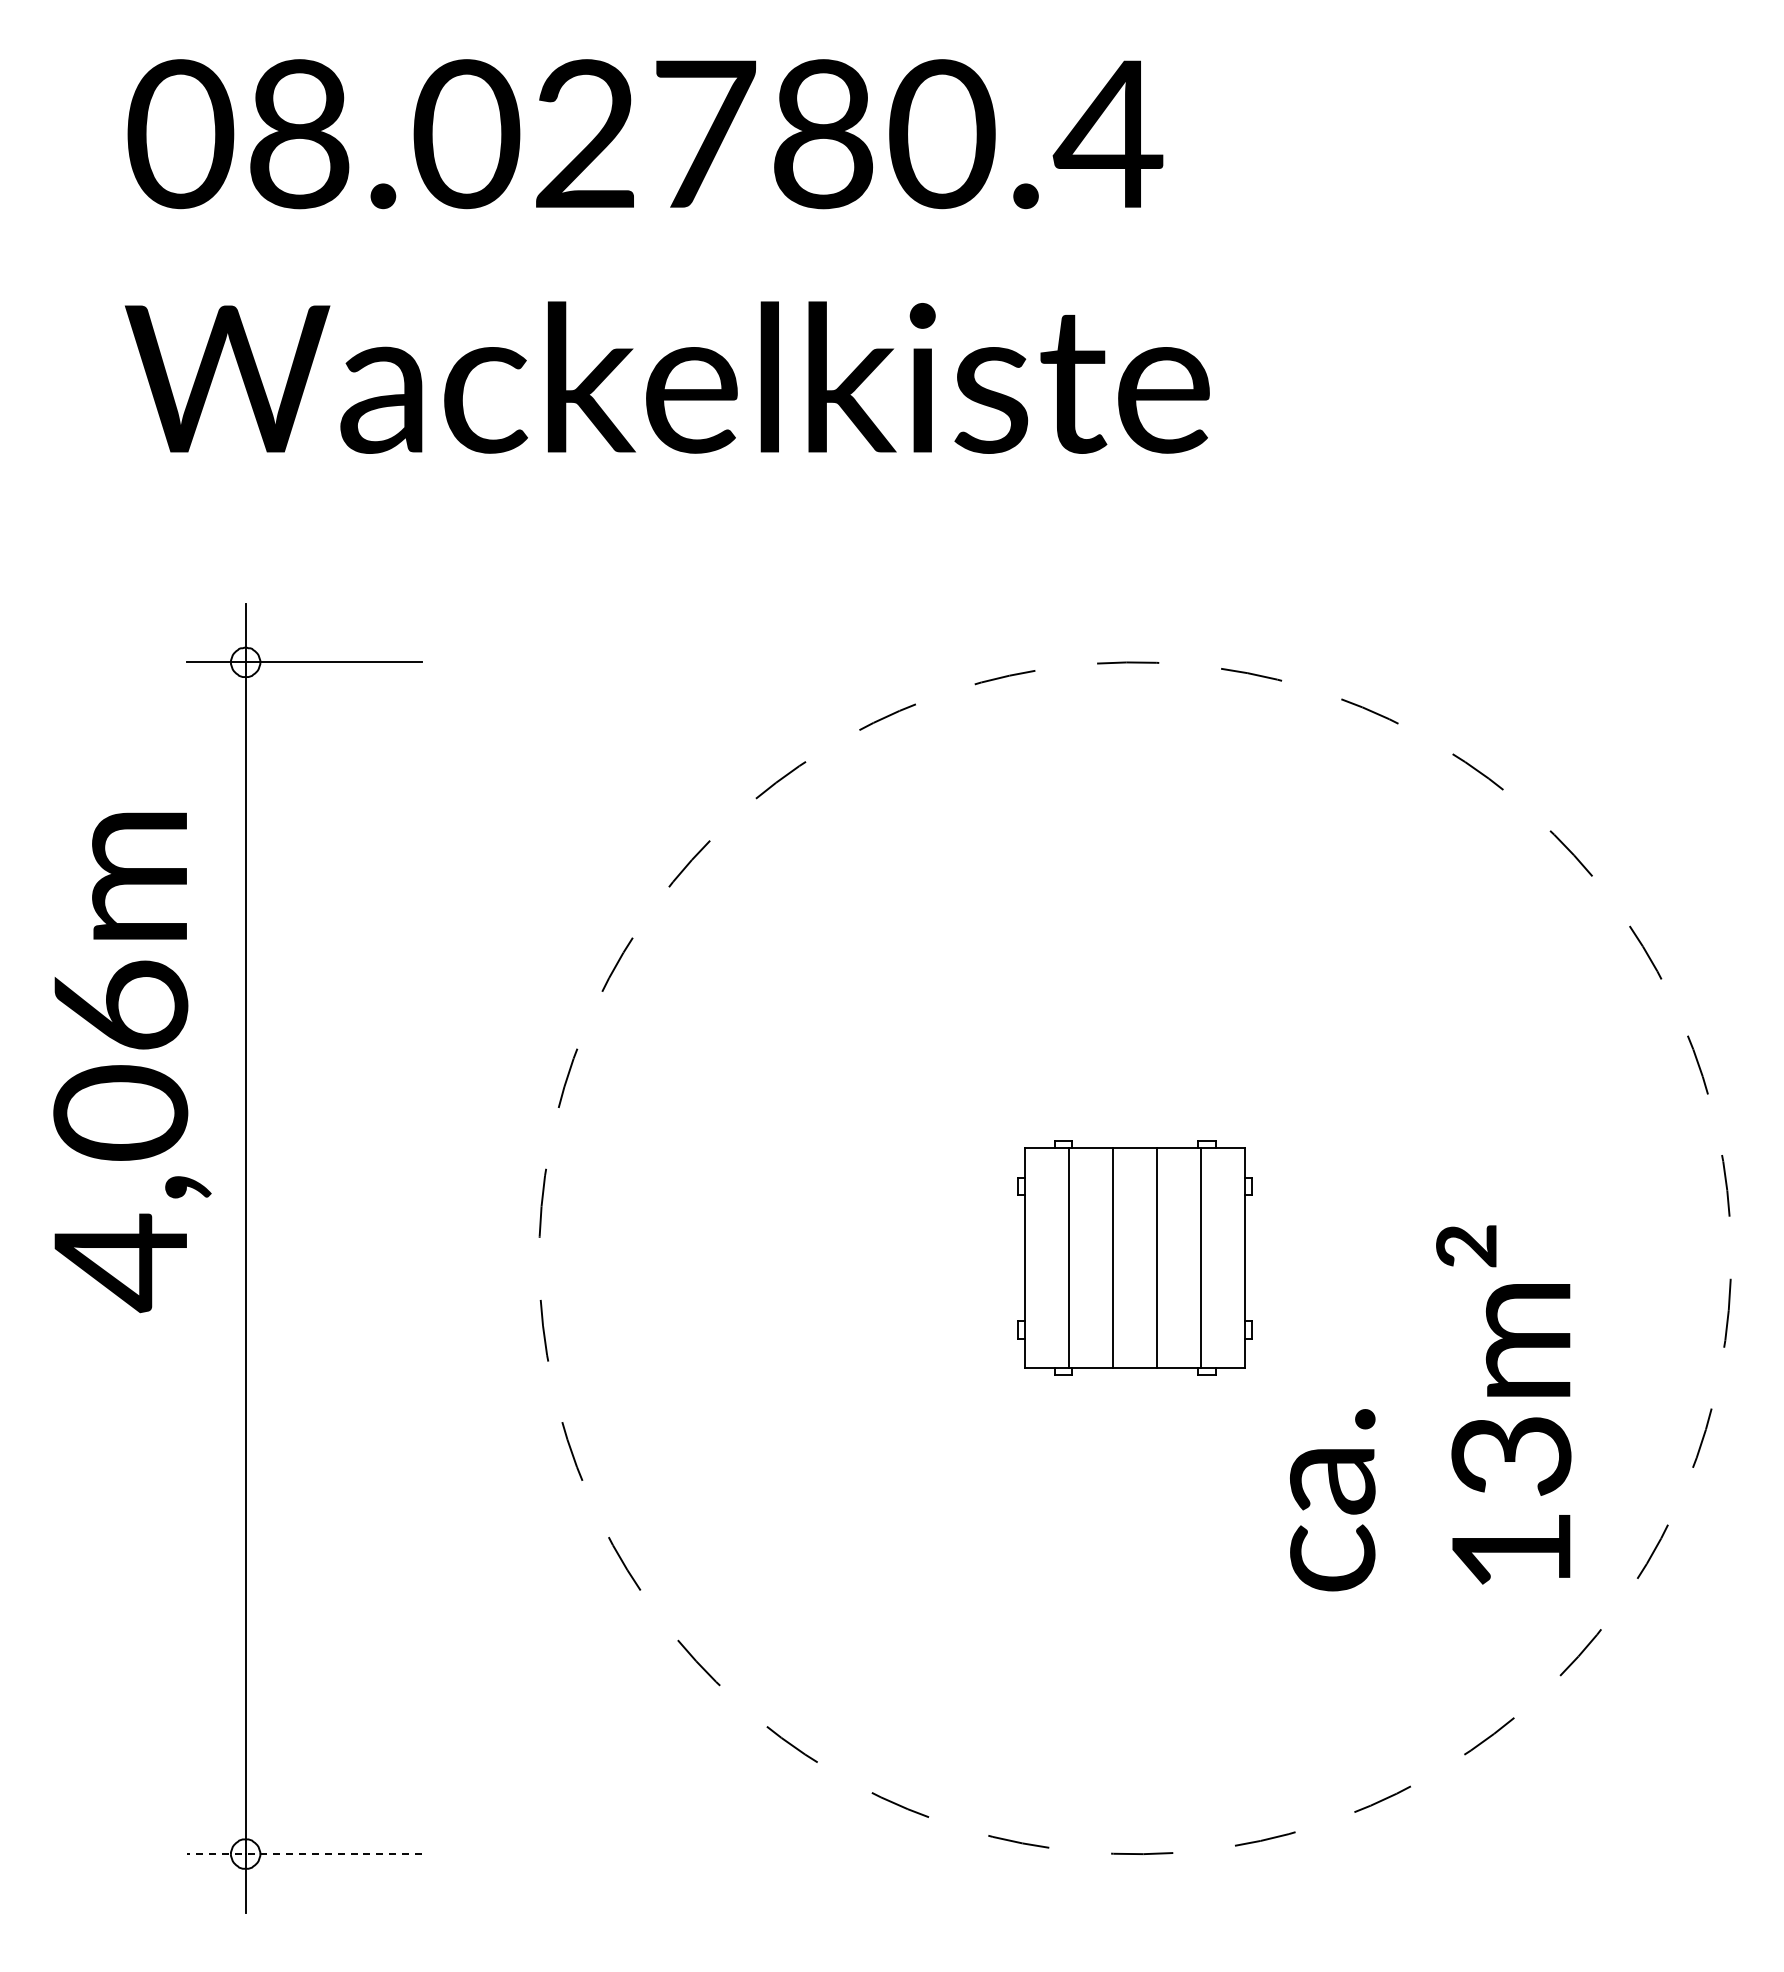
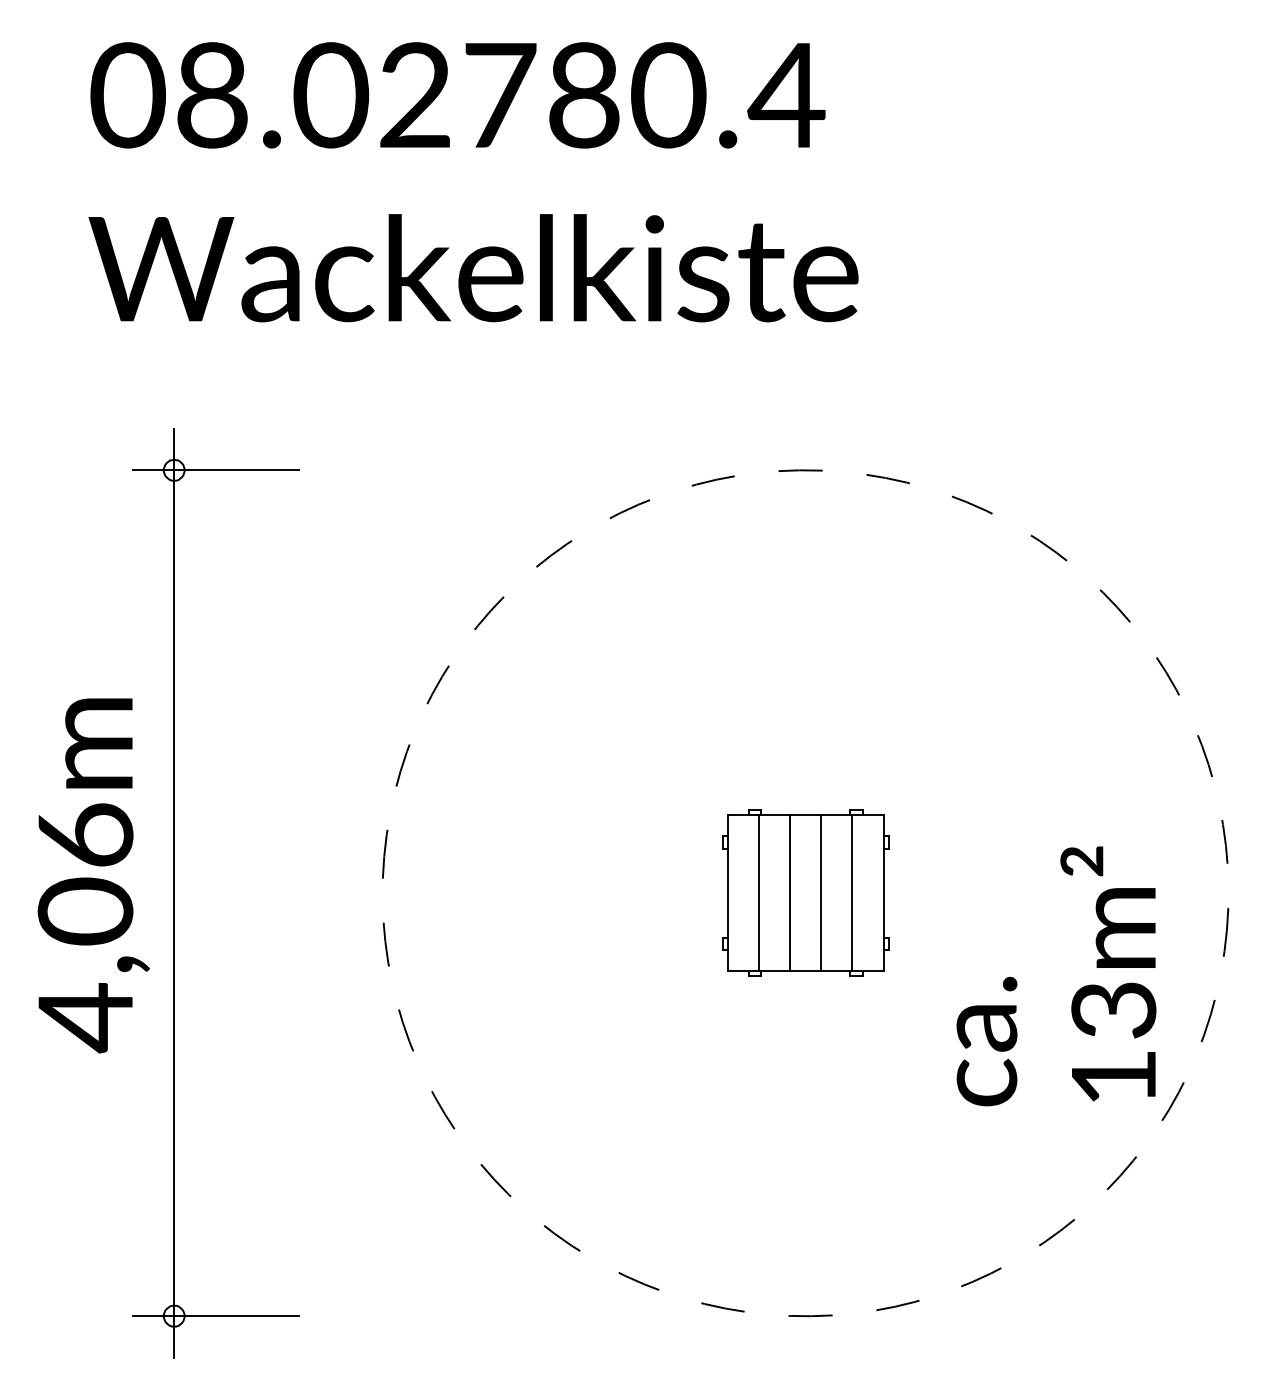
text: (132, 1062) -> (93, 875), moved
text: (1430, 1408) -> (1056, 976), moved
line: (303, 1854) -> (215, 1316), dashed -> solid

